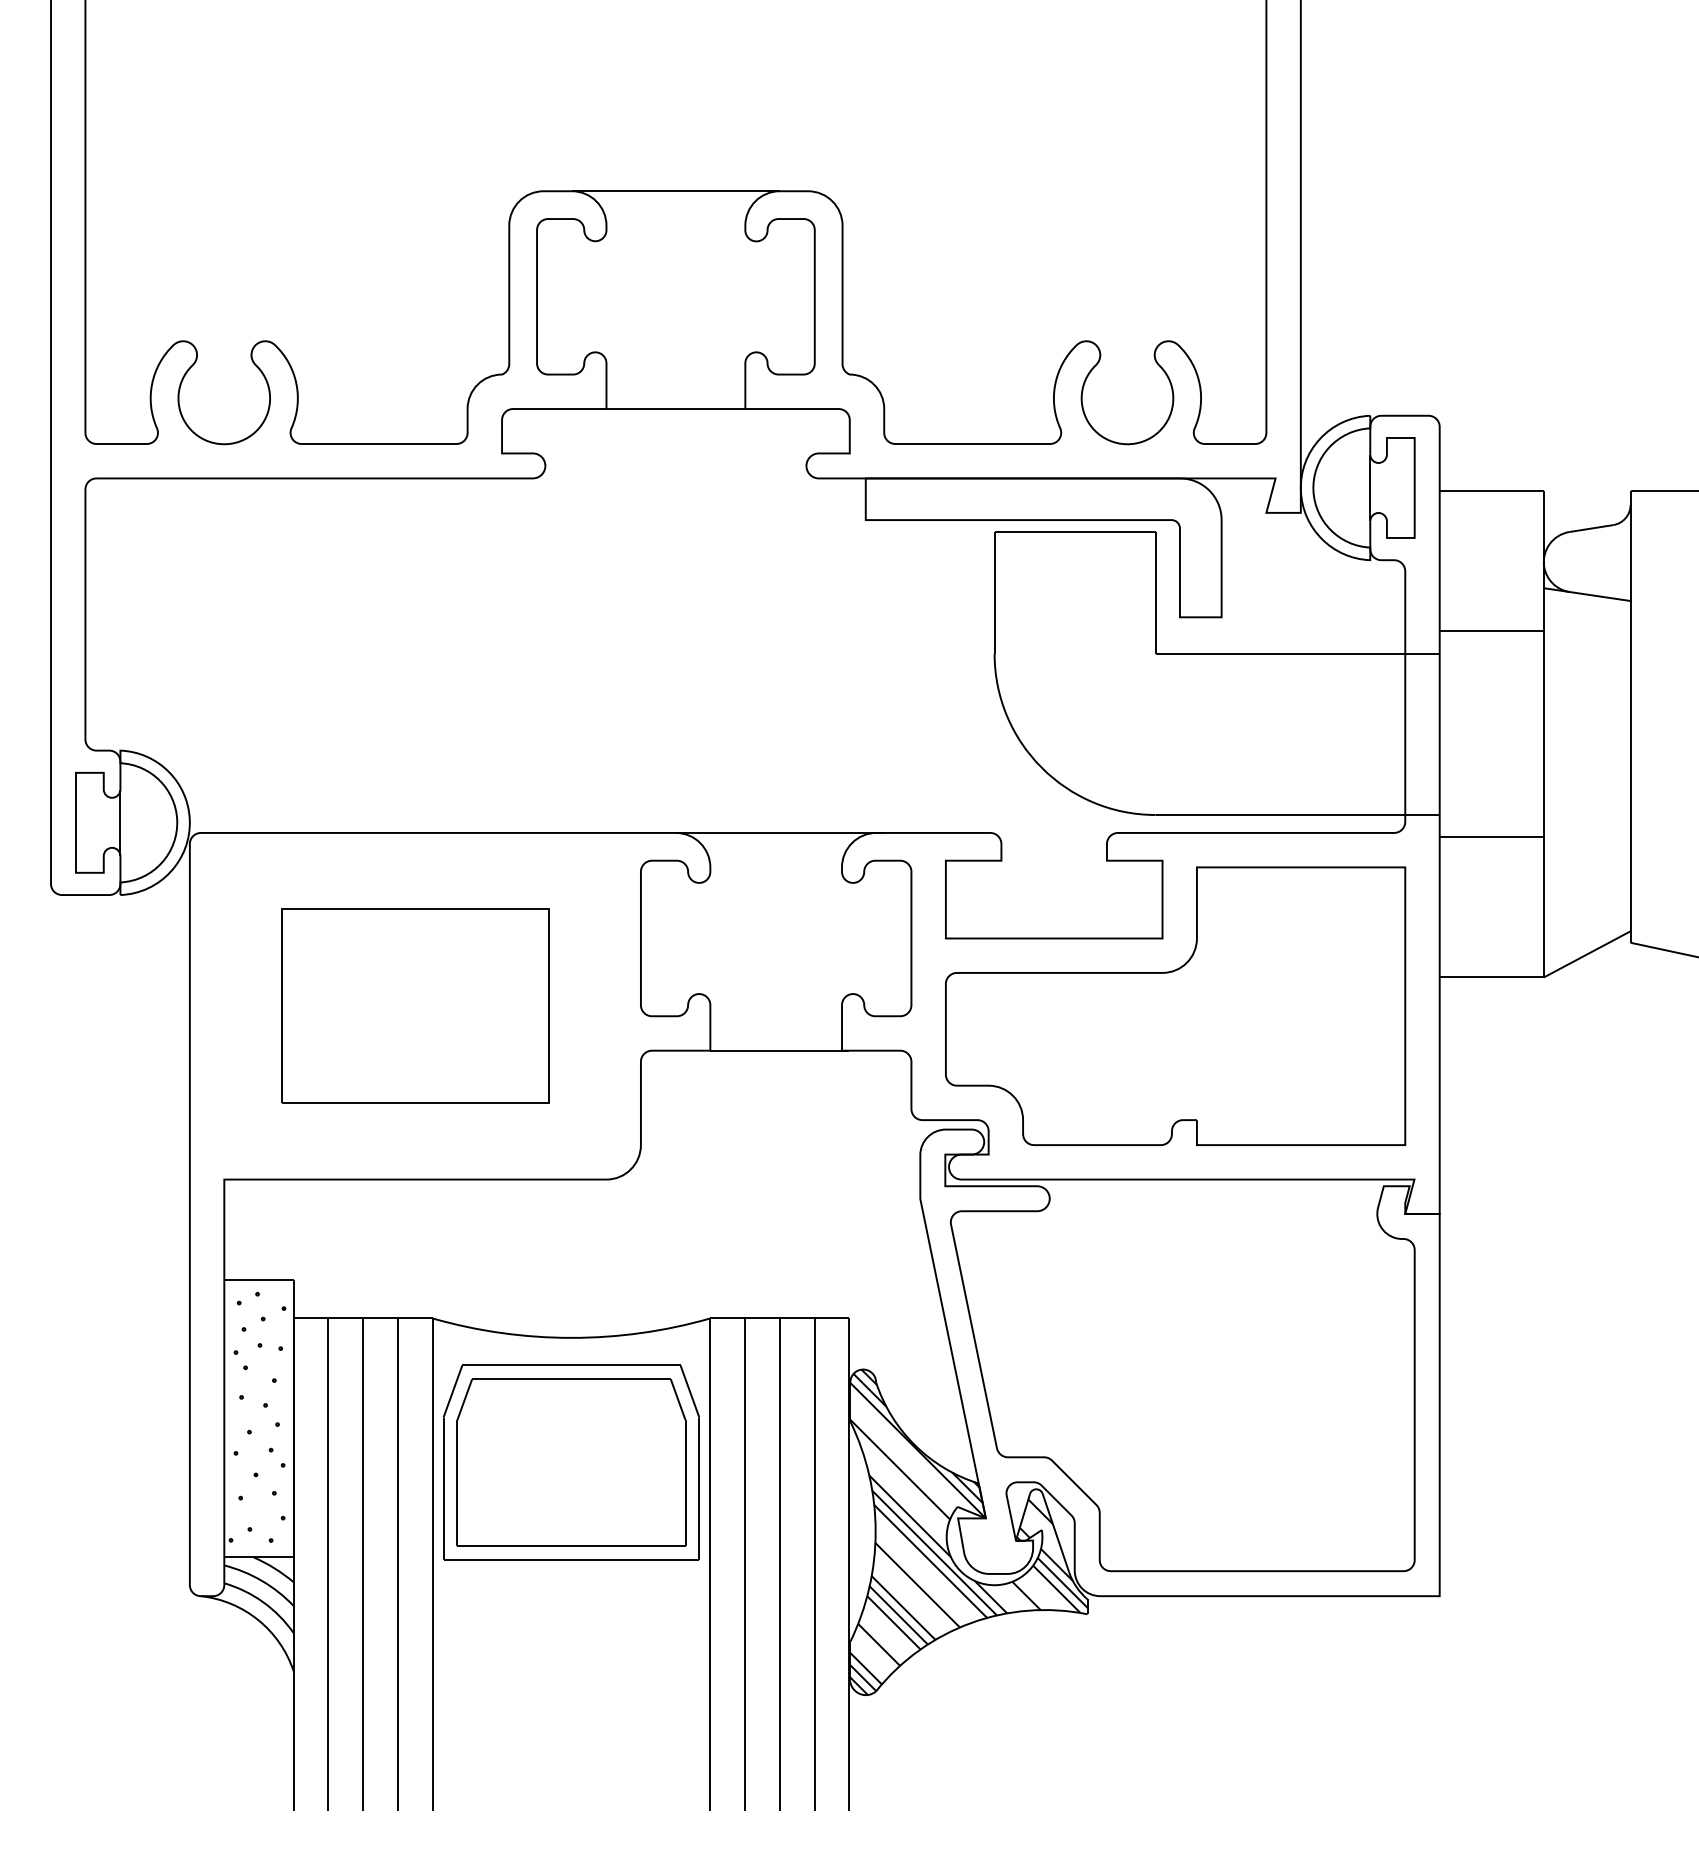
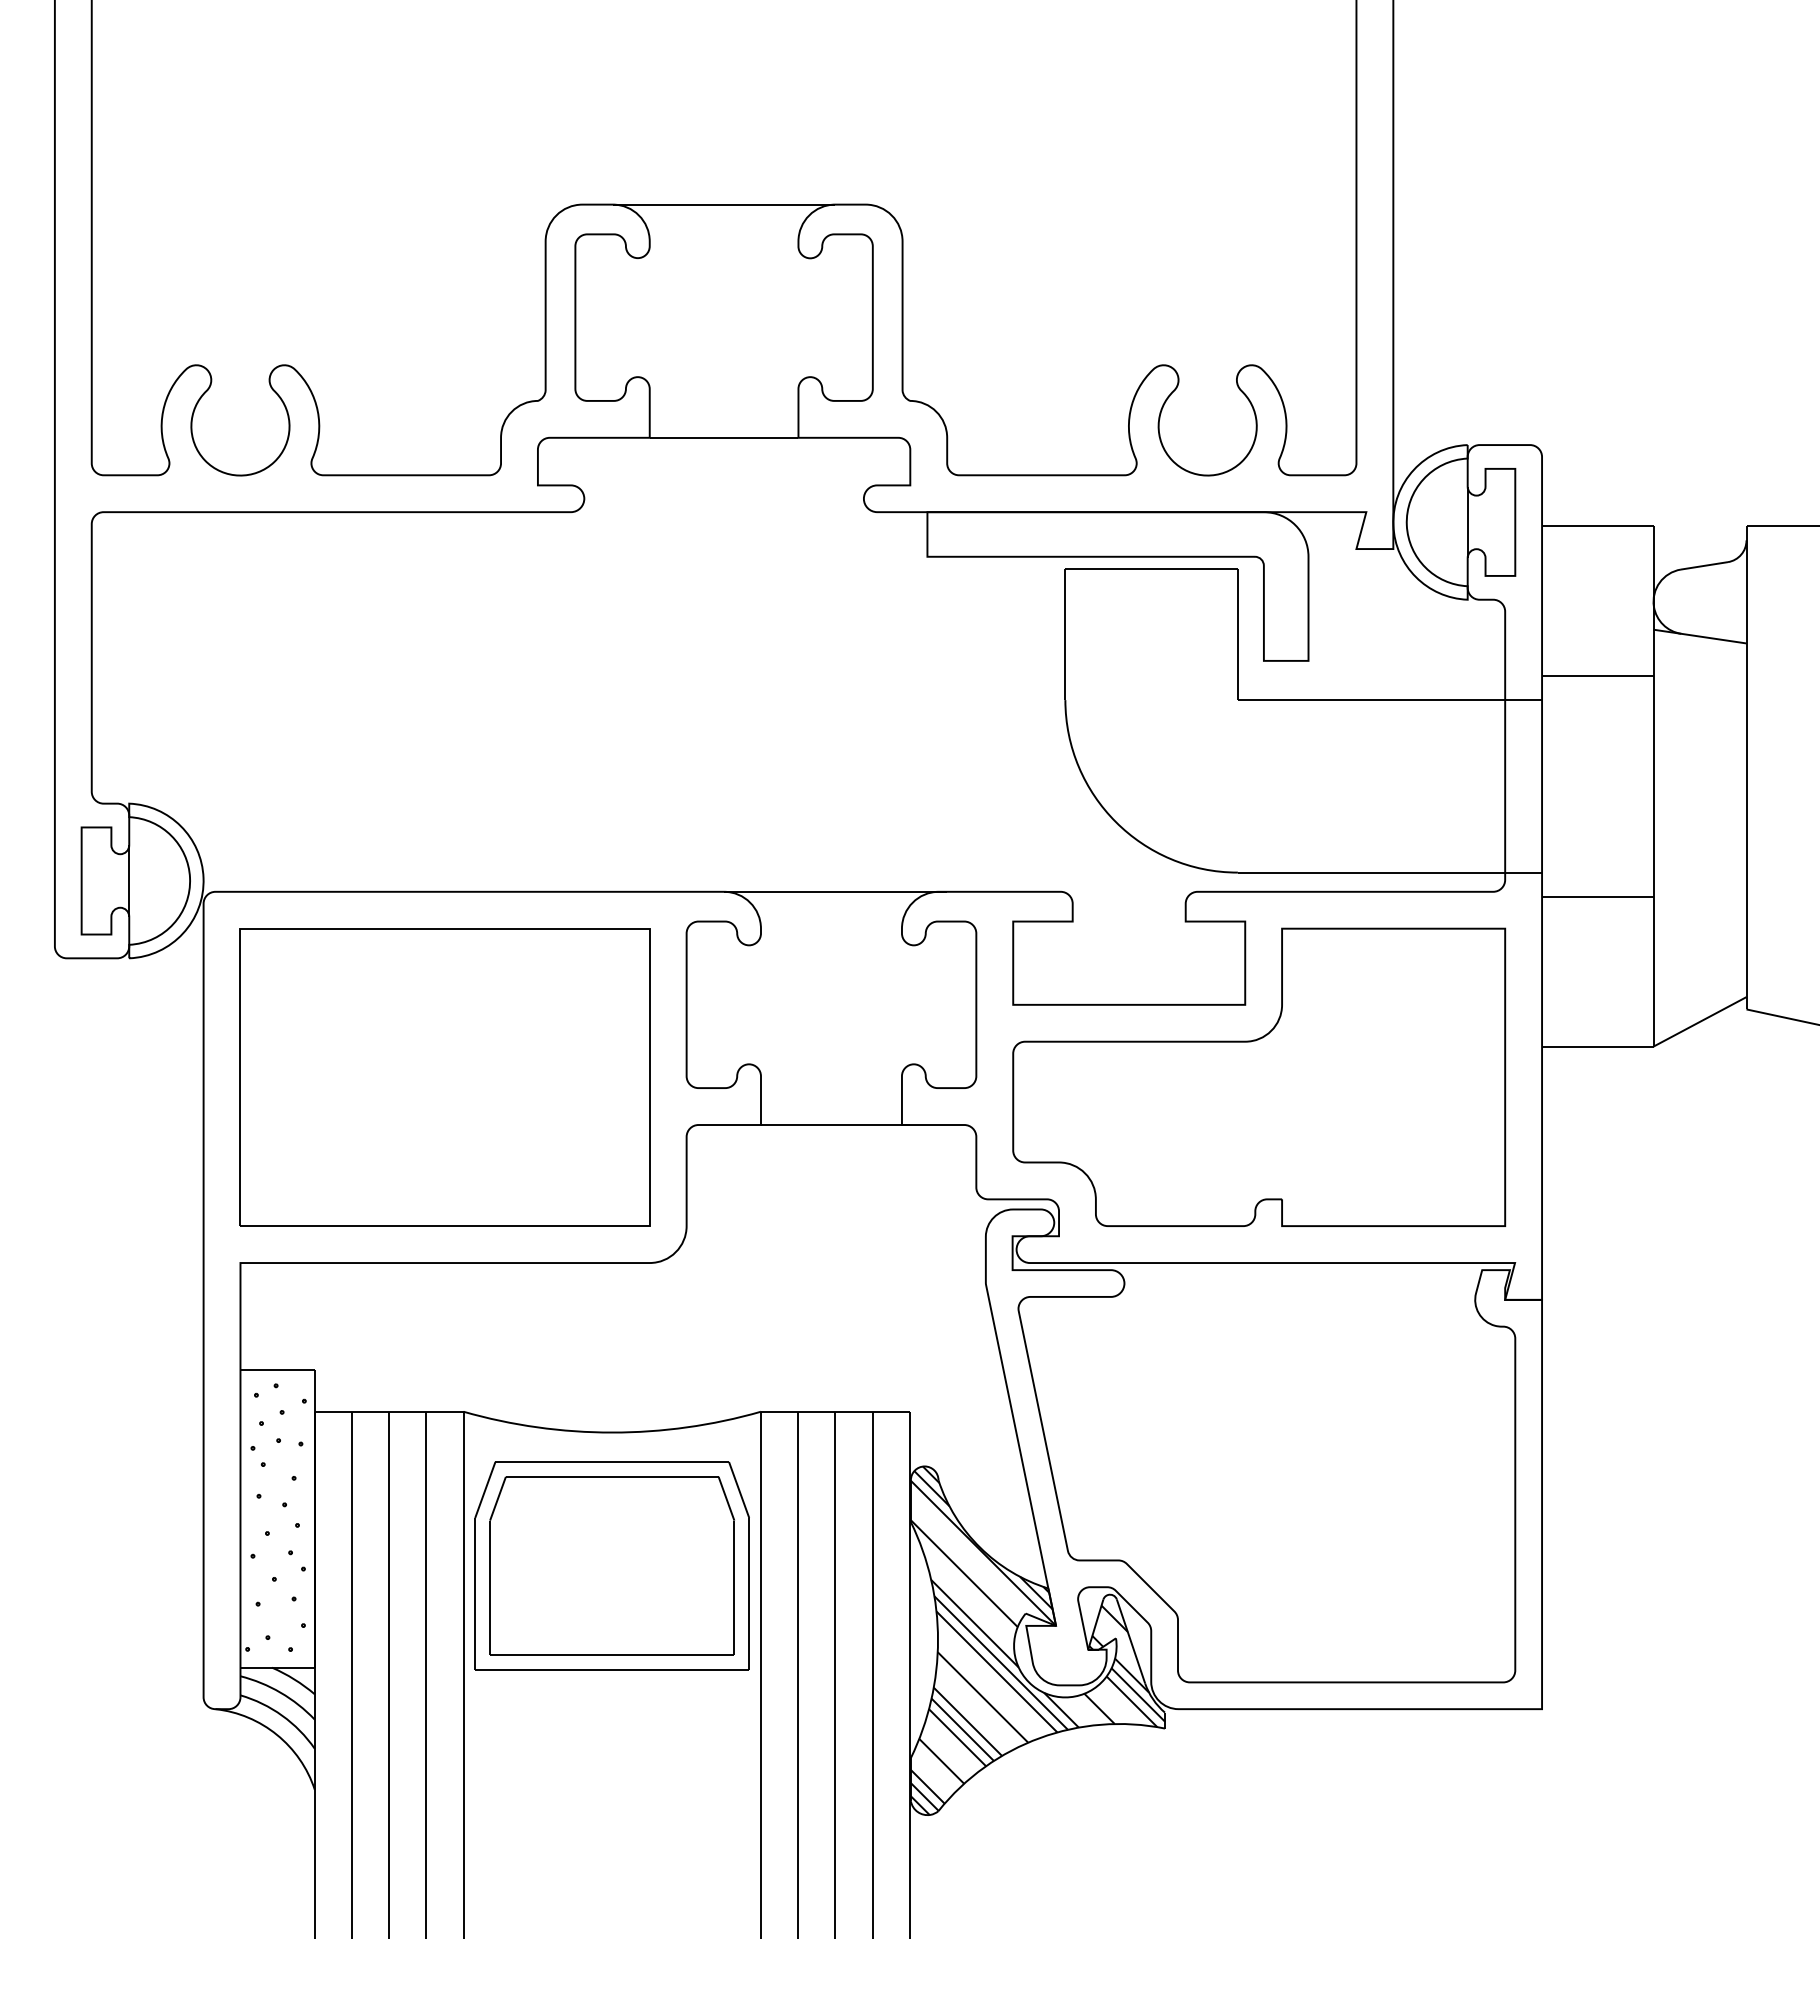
part: (414, 1005) -> (444, 1076), size x1.43

